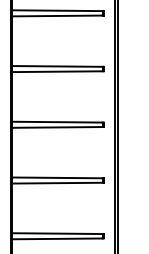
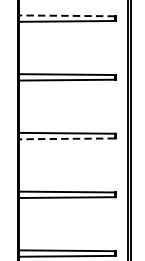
line: (56, 10) -> (66, 15), solid -> dashed
line: (56, 127) -> (66, 138), solid -> dashed

